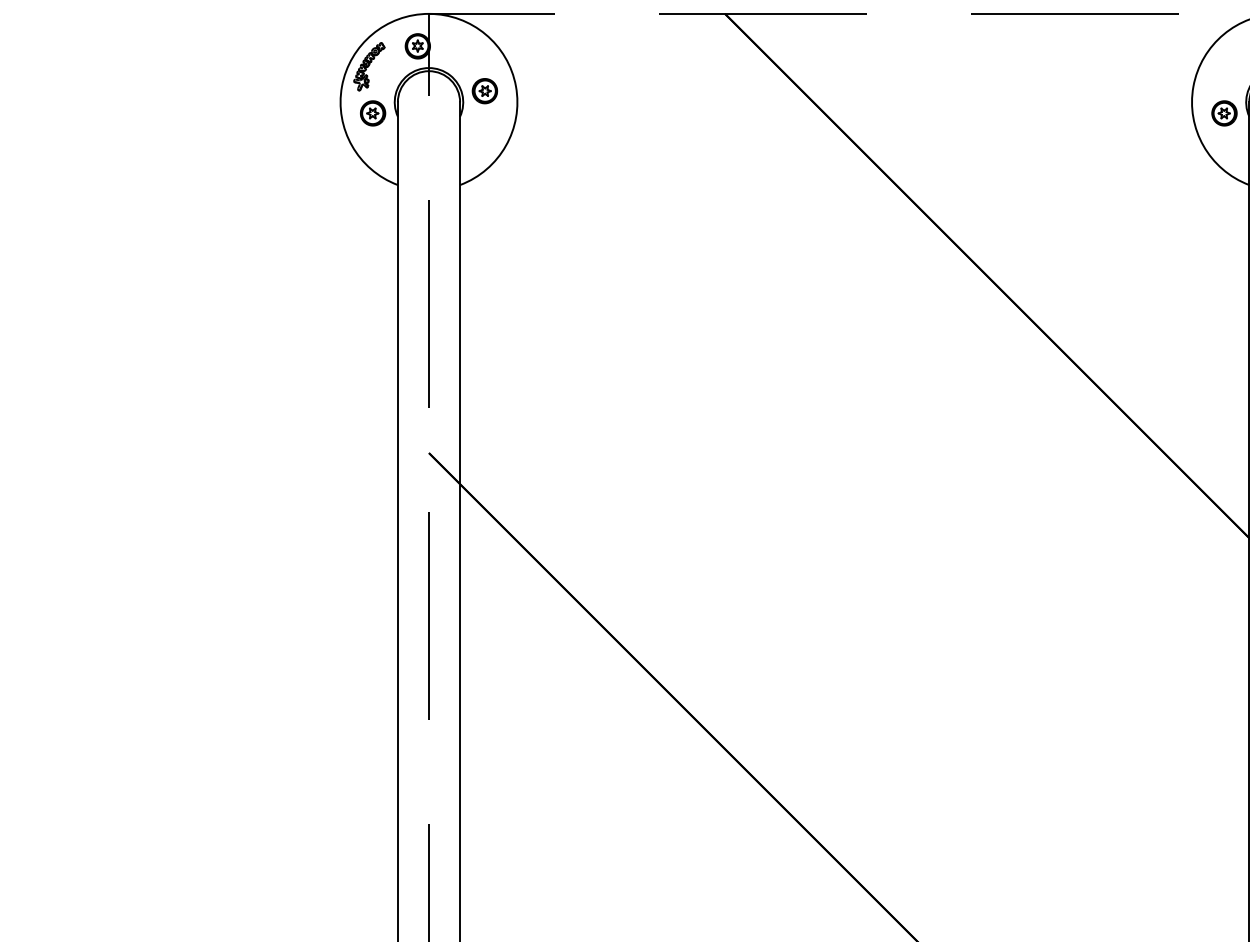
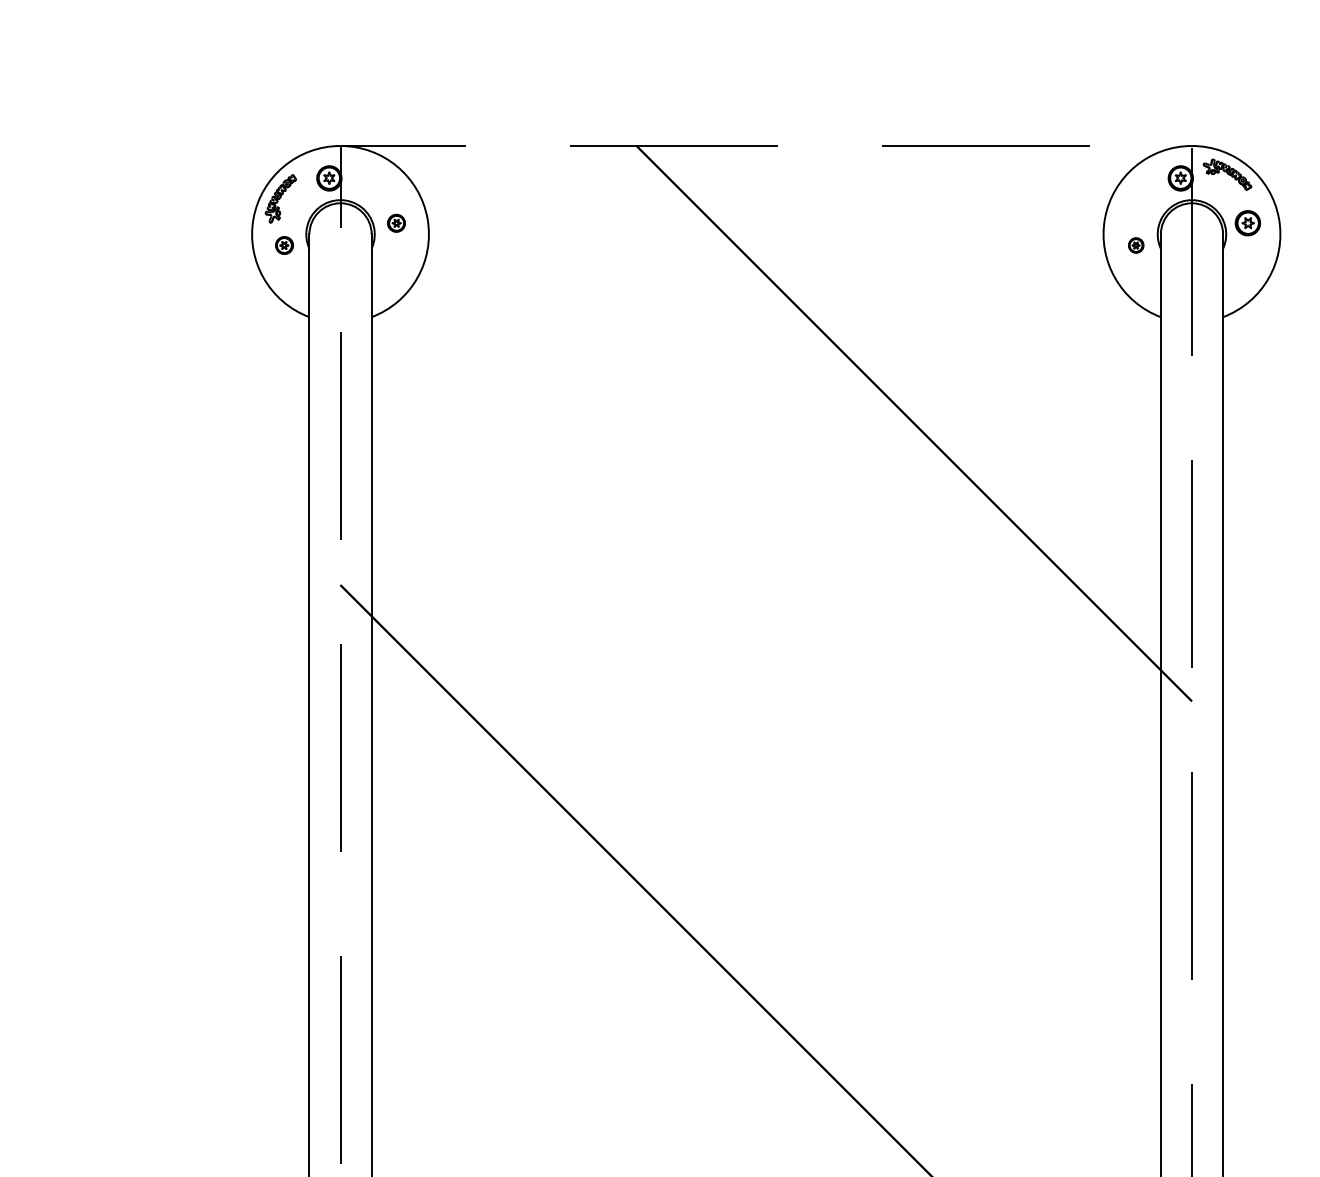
part: (484, 91) -> (396, 223), size x0.7
part: (372, 113) -> (284, 245), size x0.7
part: (1224, 113) -> (1136, 245), size x0.6

